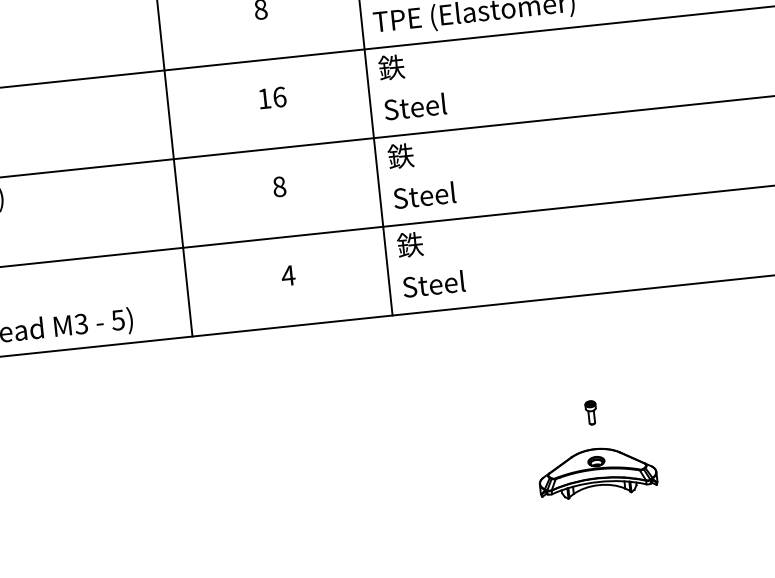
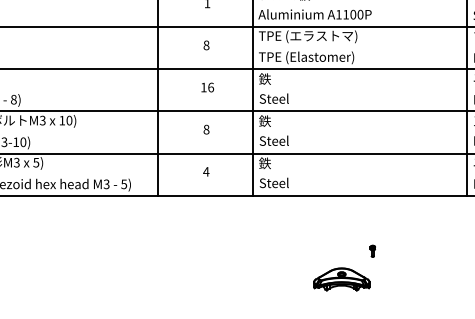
part: (590, 411) -> (372, 250), moved

